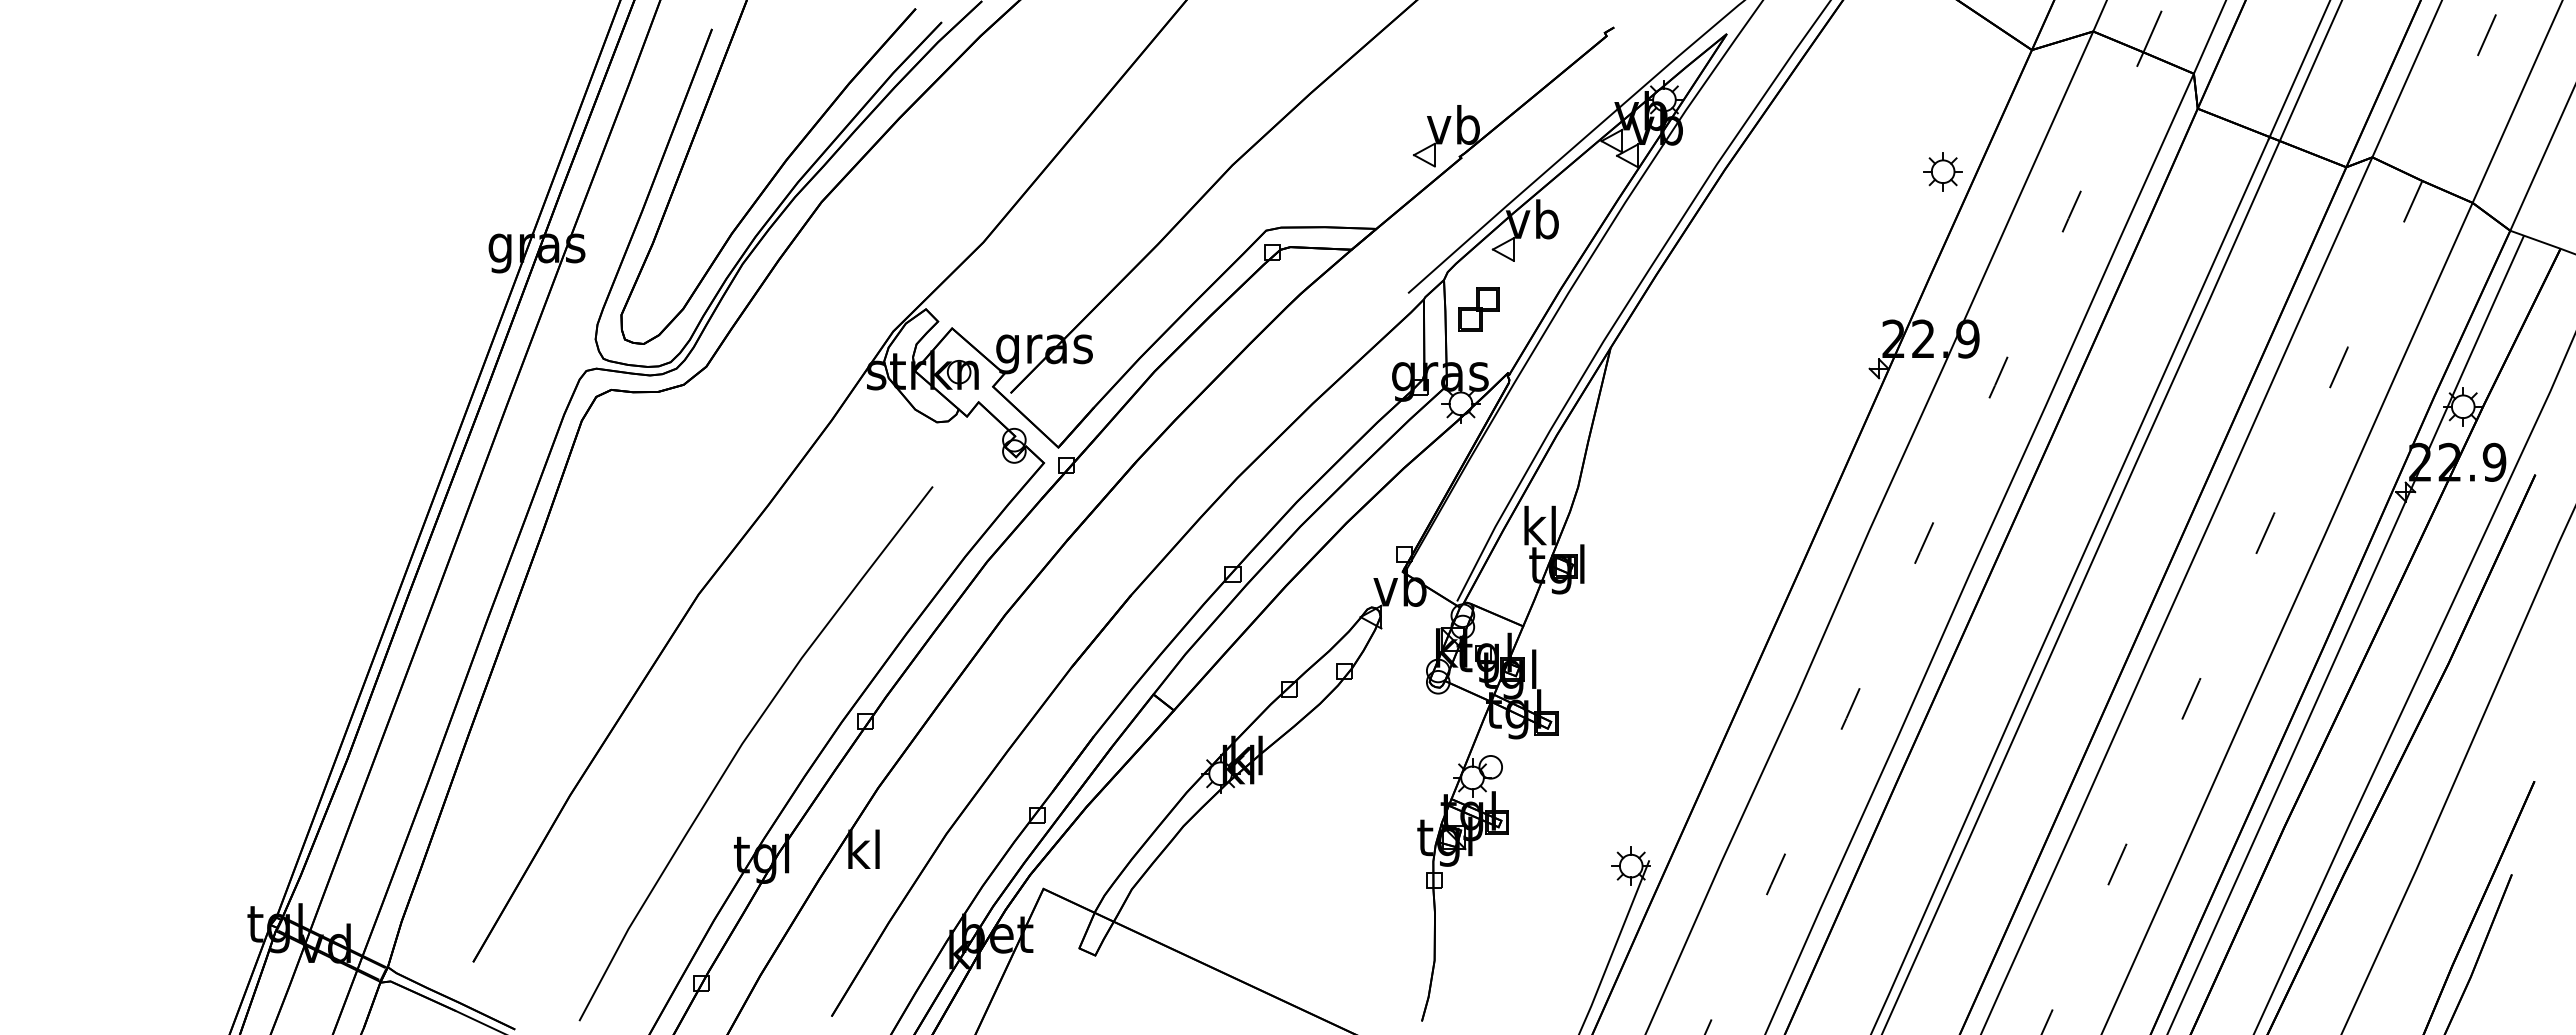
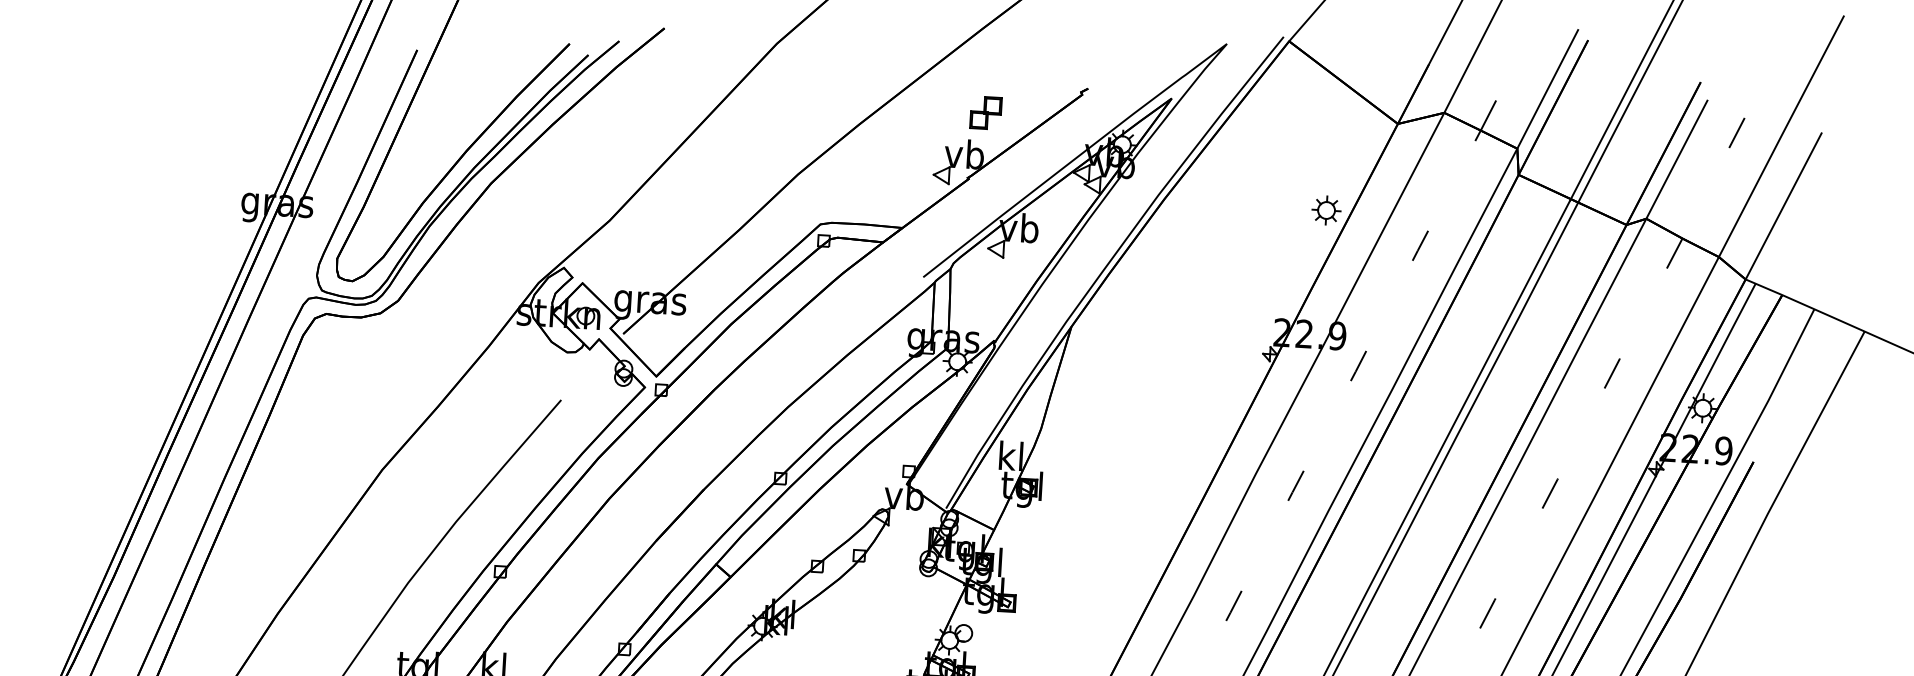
part: (1478, 309) -> (985, 113), moved

